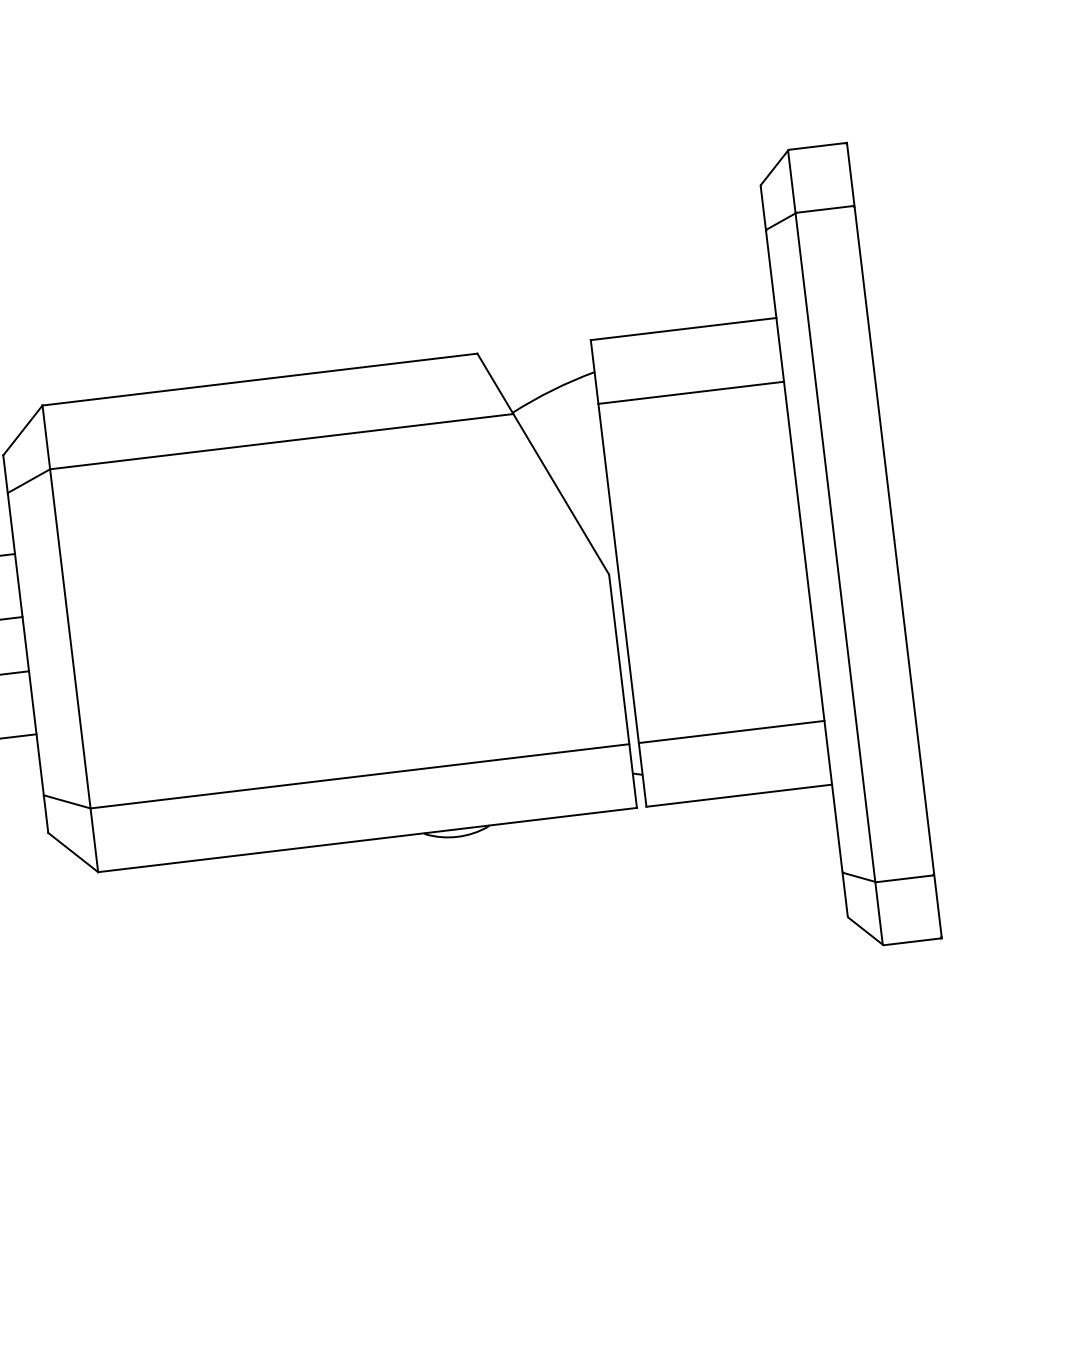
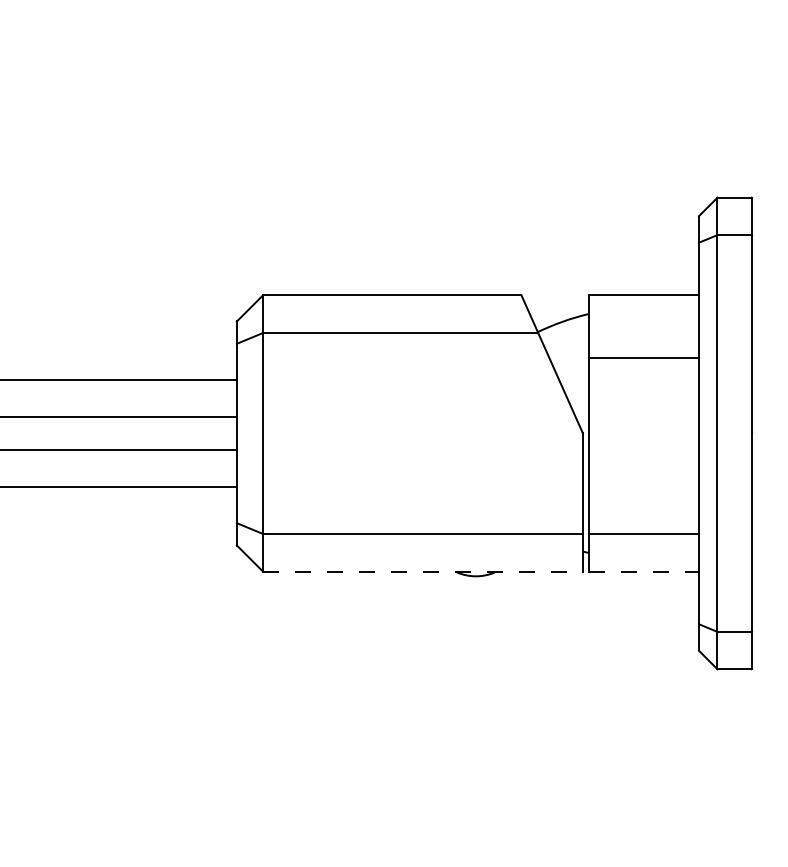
line: (690, 392) -> (643, 357), moved
line: (740, 794) -> (644, 571), solid -> dashed
line: (368, 839) -> (423, 571), solid -> dashed

